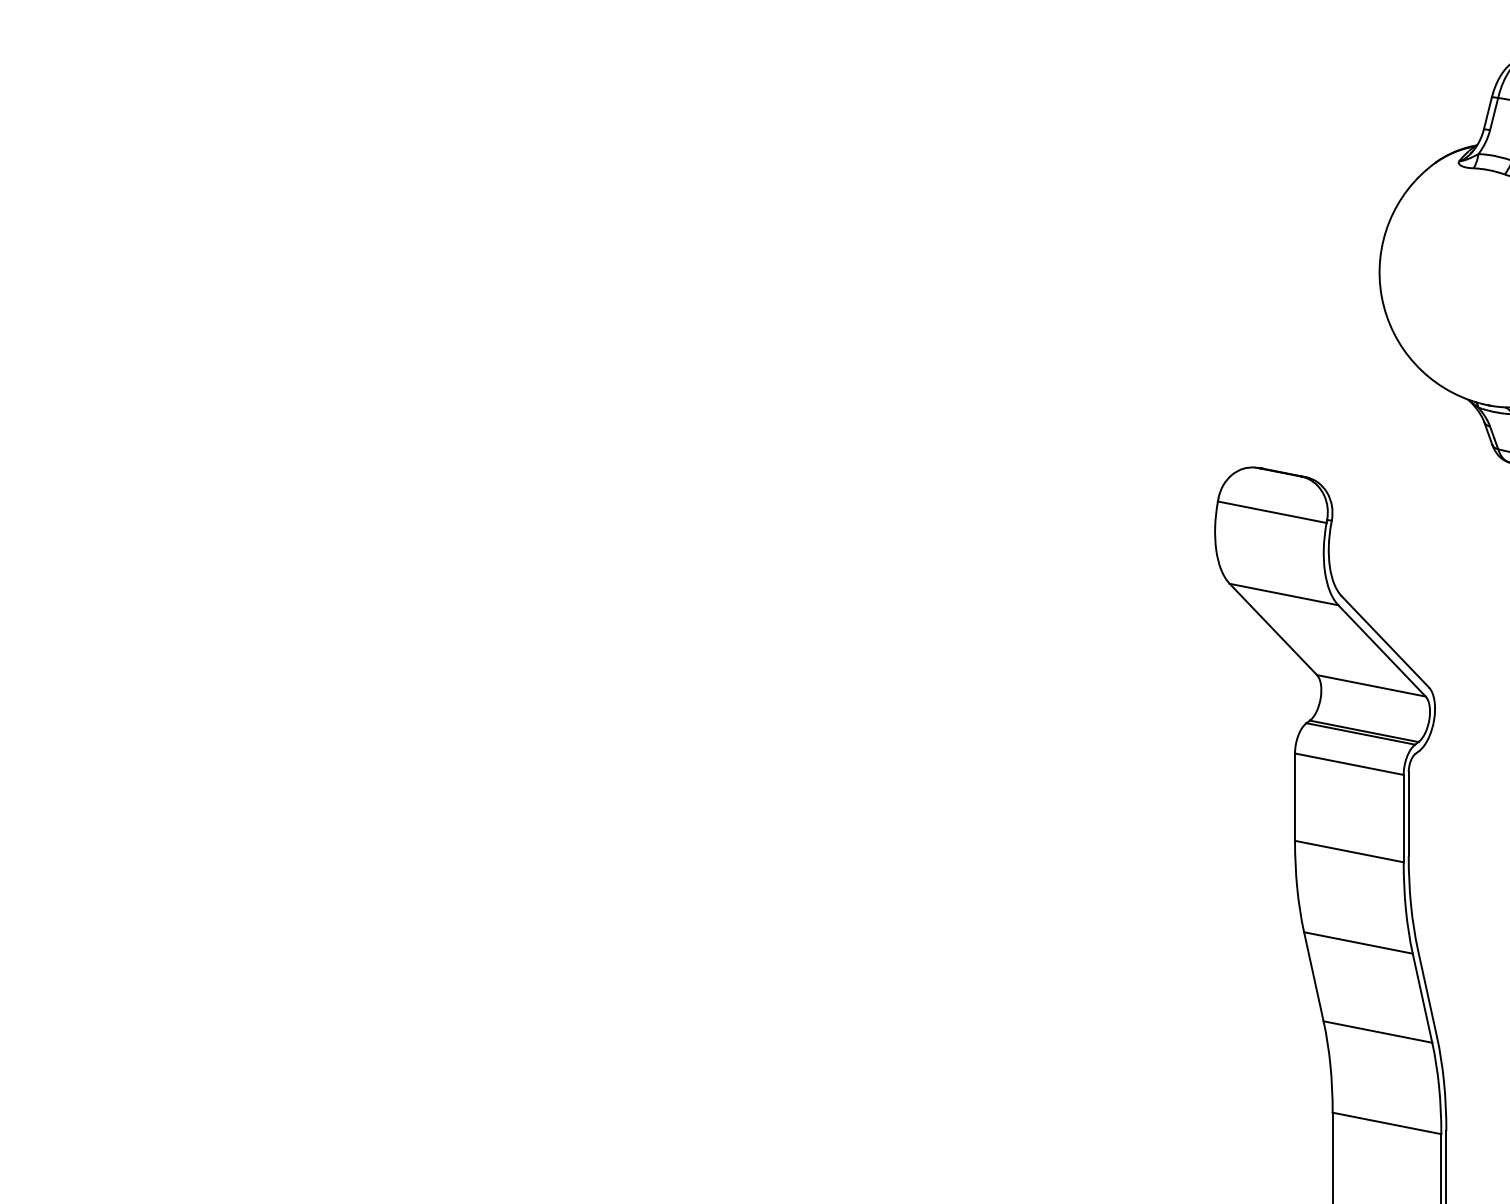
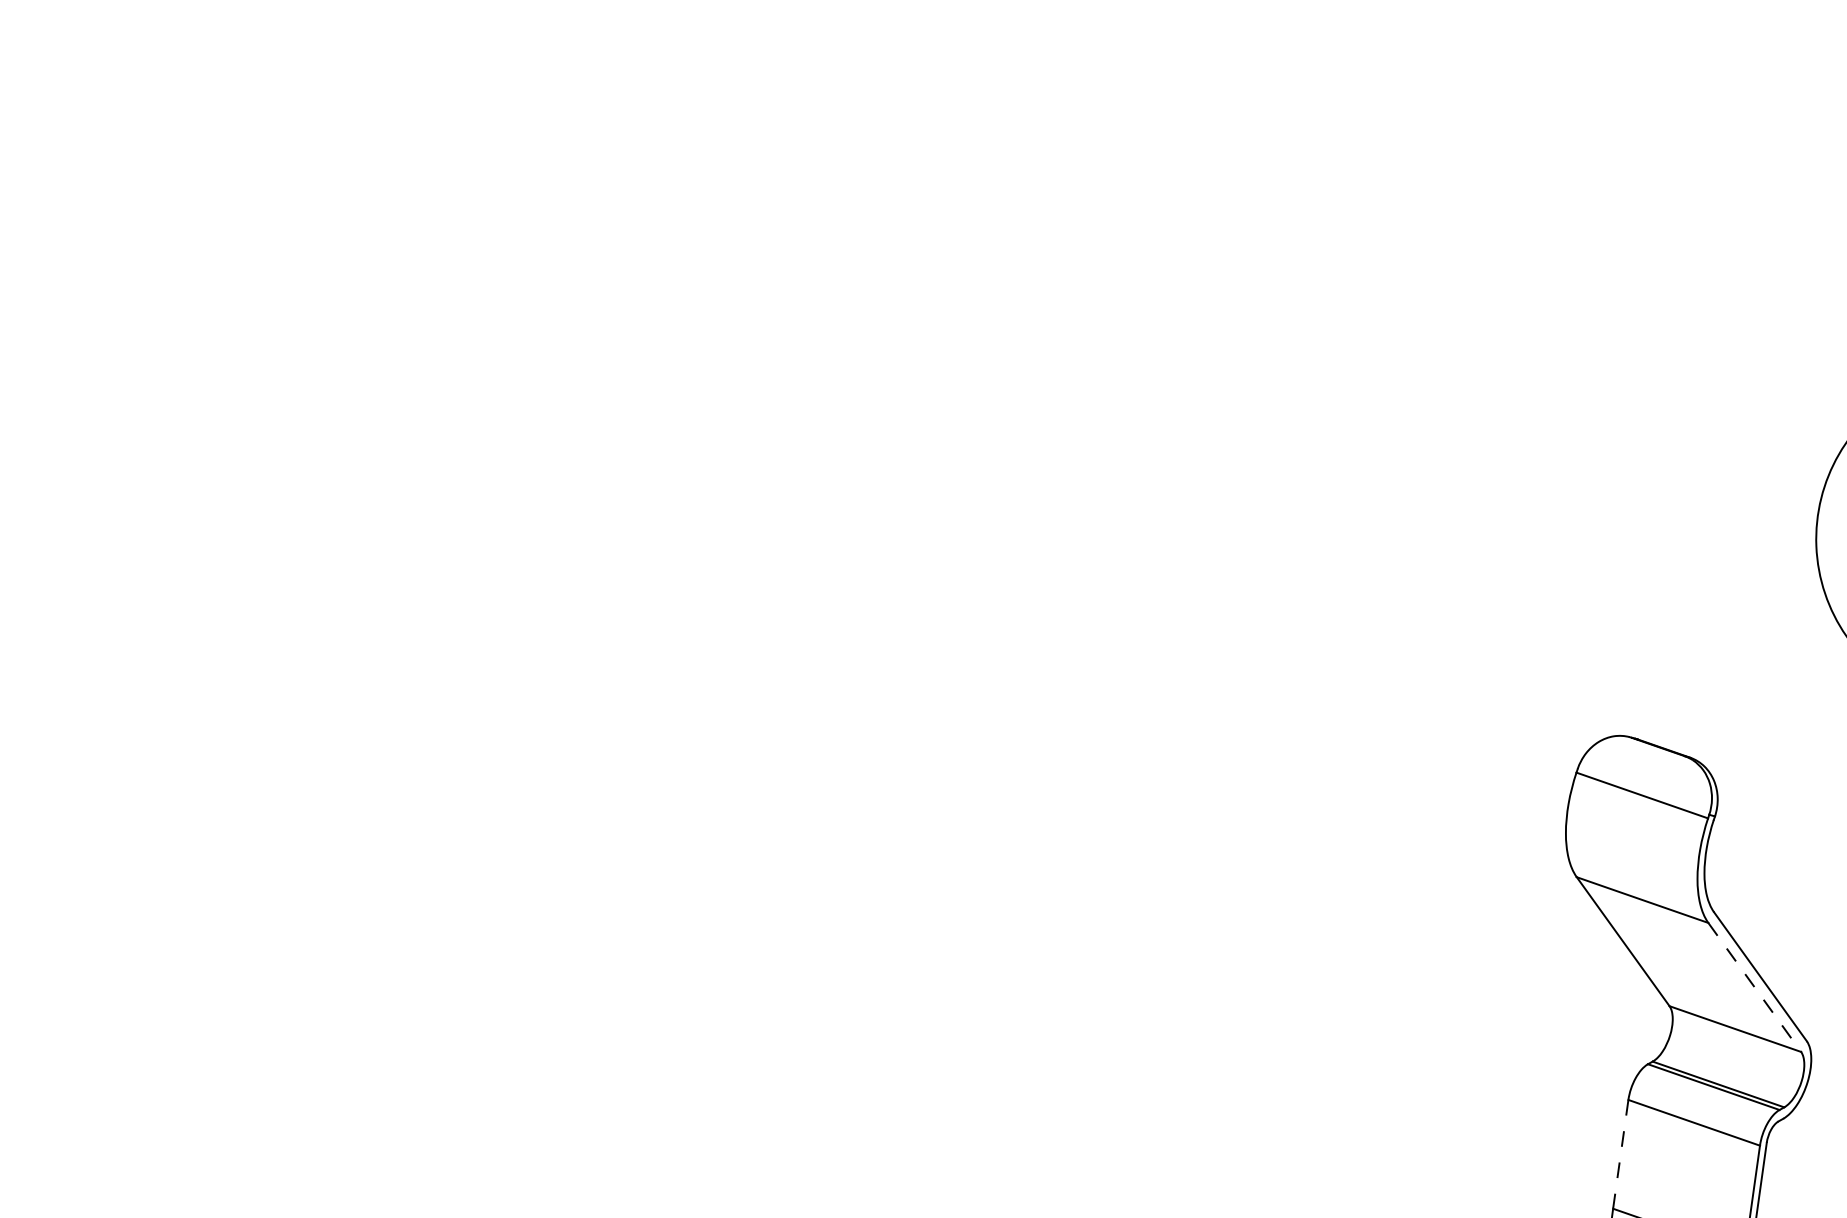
line: (1382, 651) -> (1755, 988), solid -> dashed
line: (1295, 797) -> (1621, 1154), solid -> dashed

